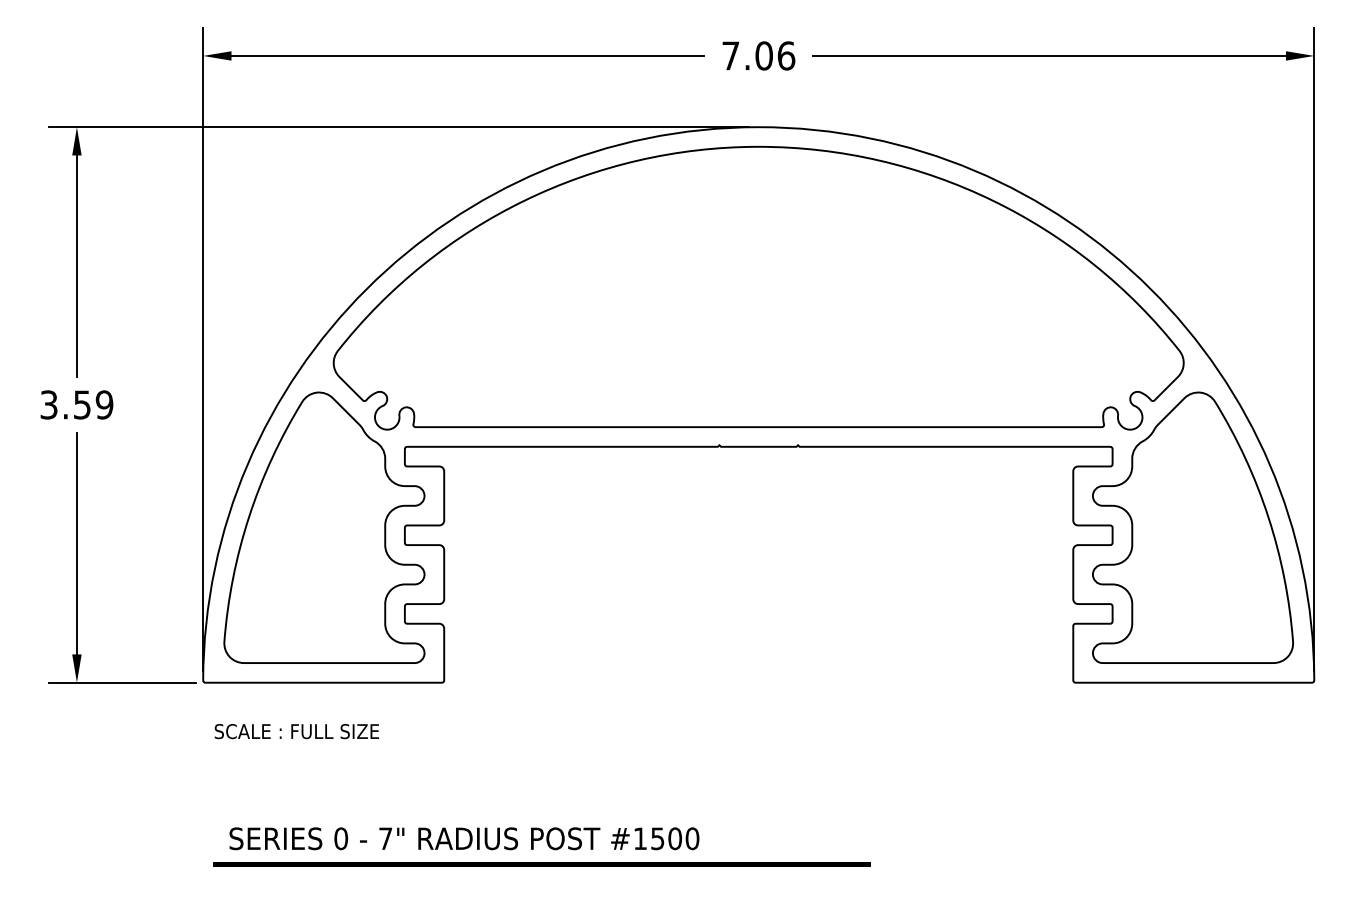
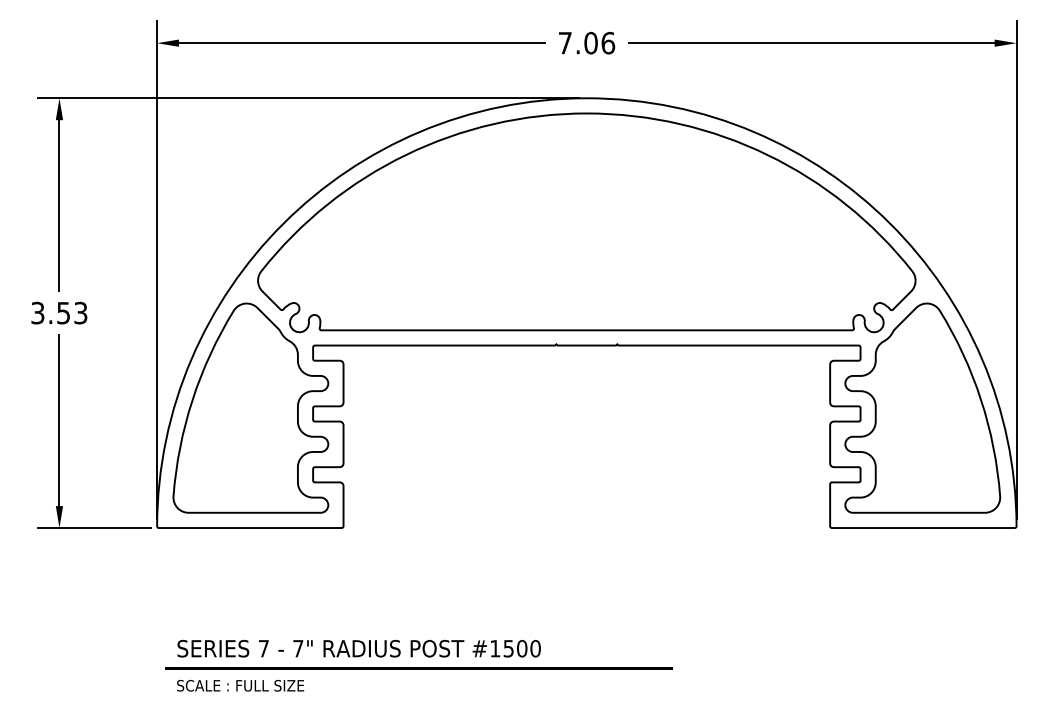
text: (104, 405) -> (80, 313), 3.59 -> 3.53
text: (296, 731) -> (240, 685), moved
text: (340, 838) -> (263, 648), 0 -> 7

